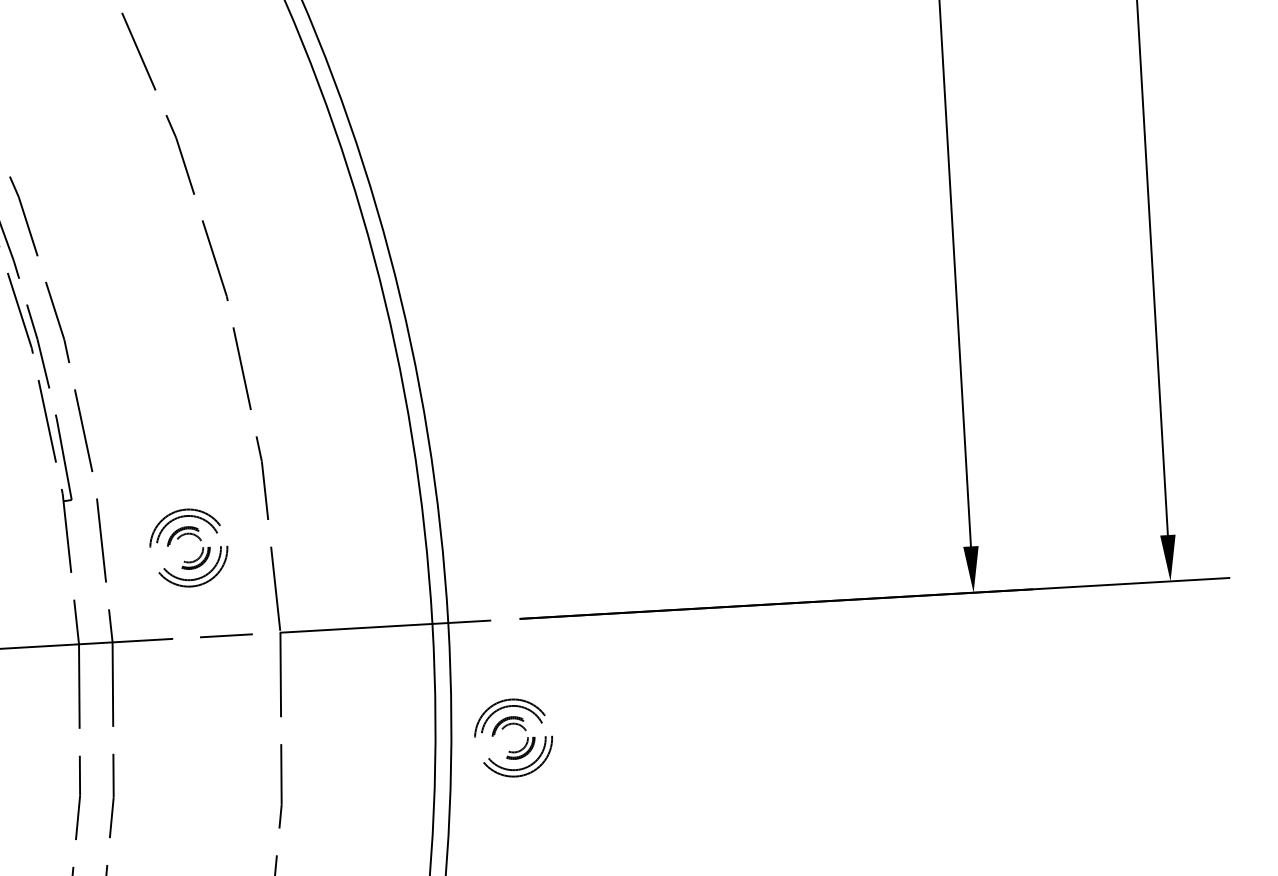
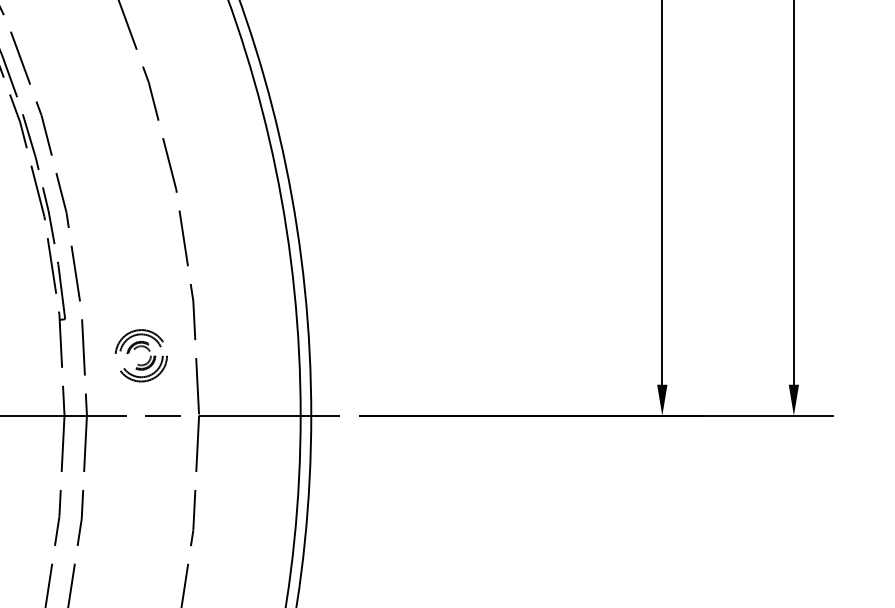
part: (507, 727) -> (346, 487), removed

